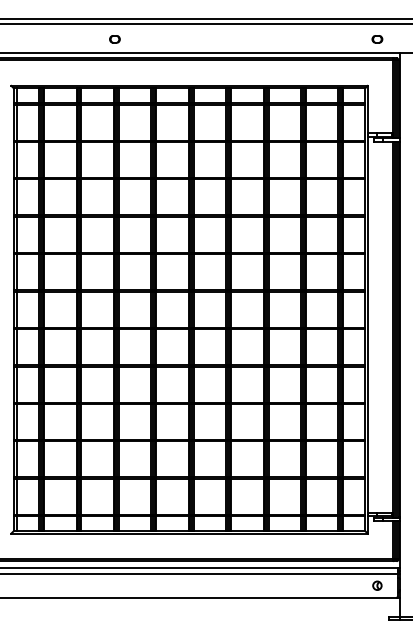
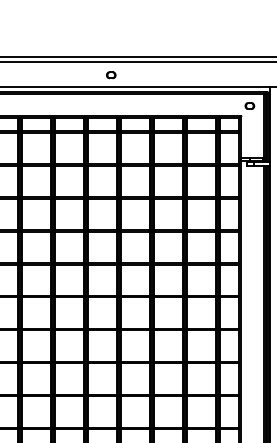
part: (114, 39) -> (110, 75), moved
part: (377, 39) -> (249, 106), moved

